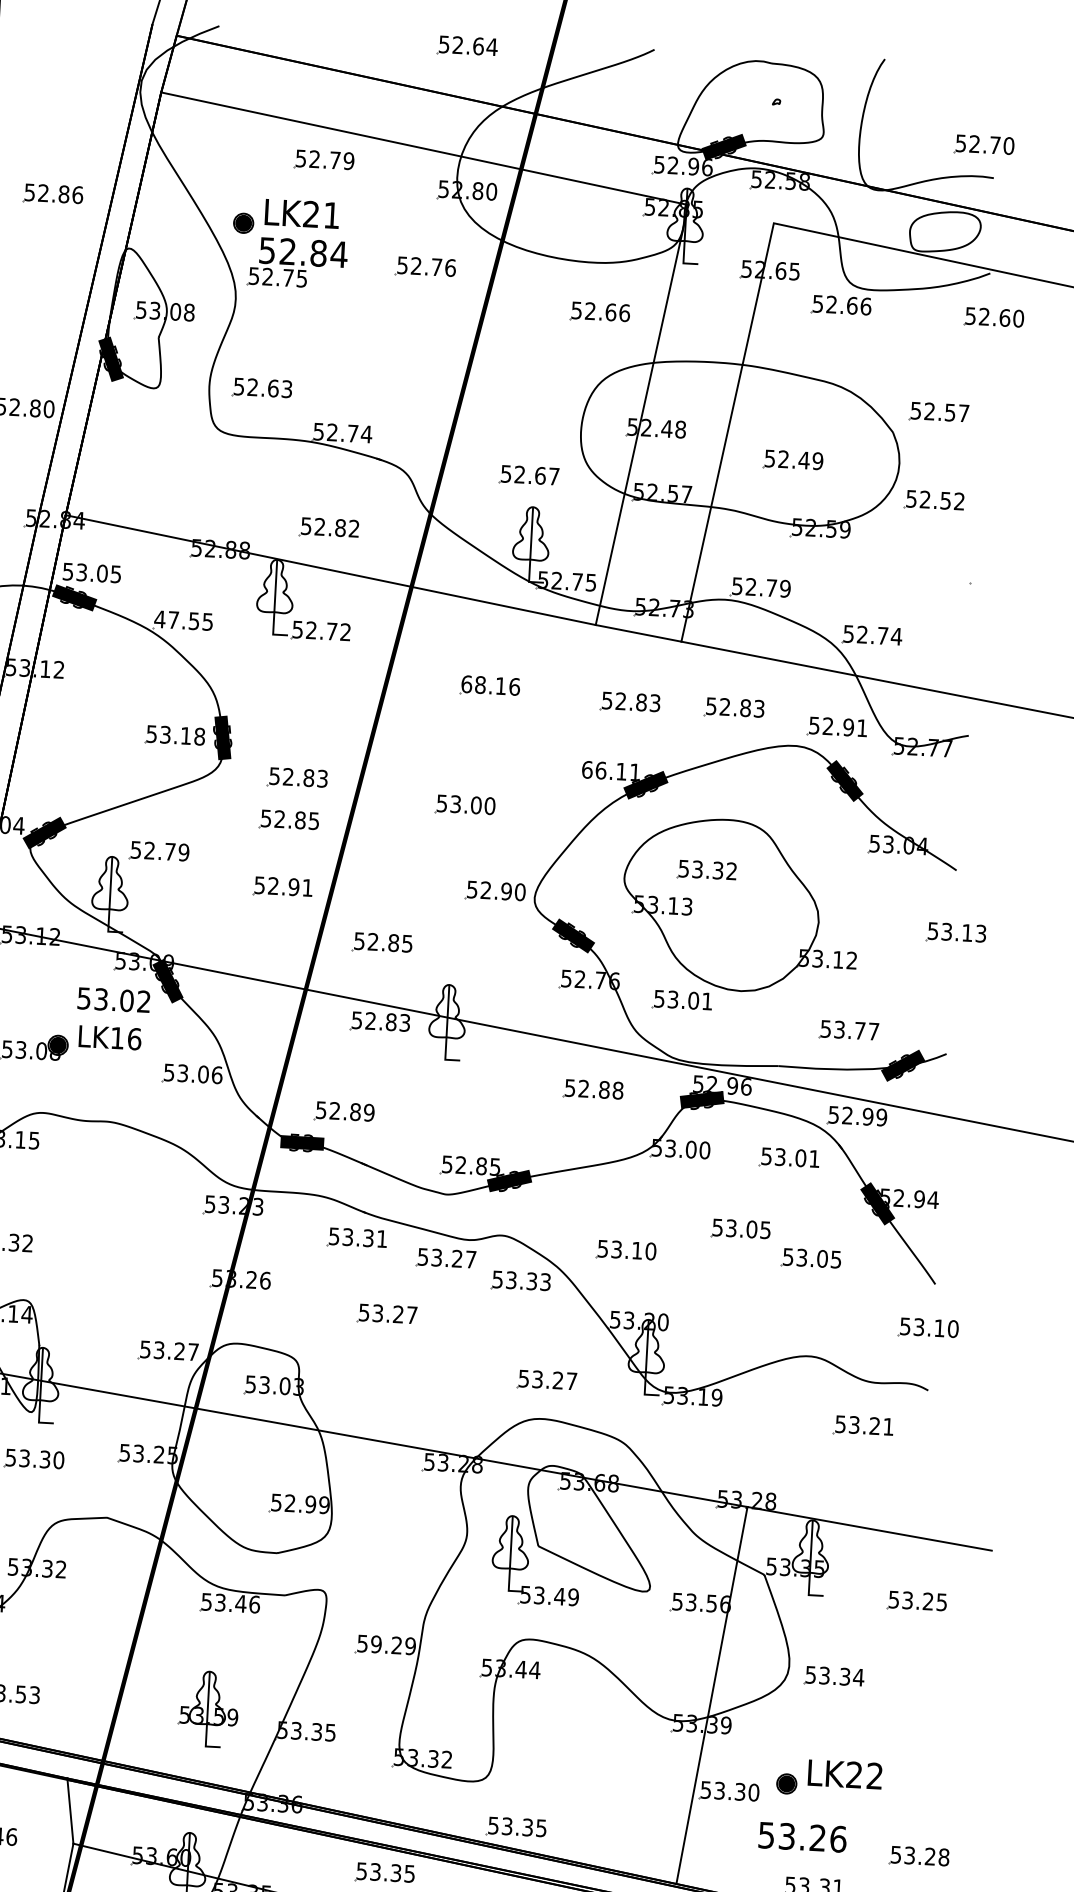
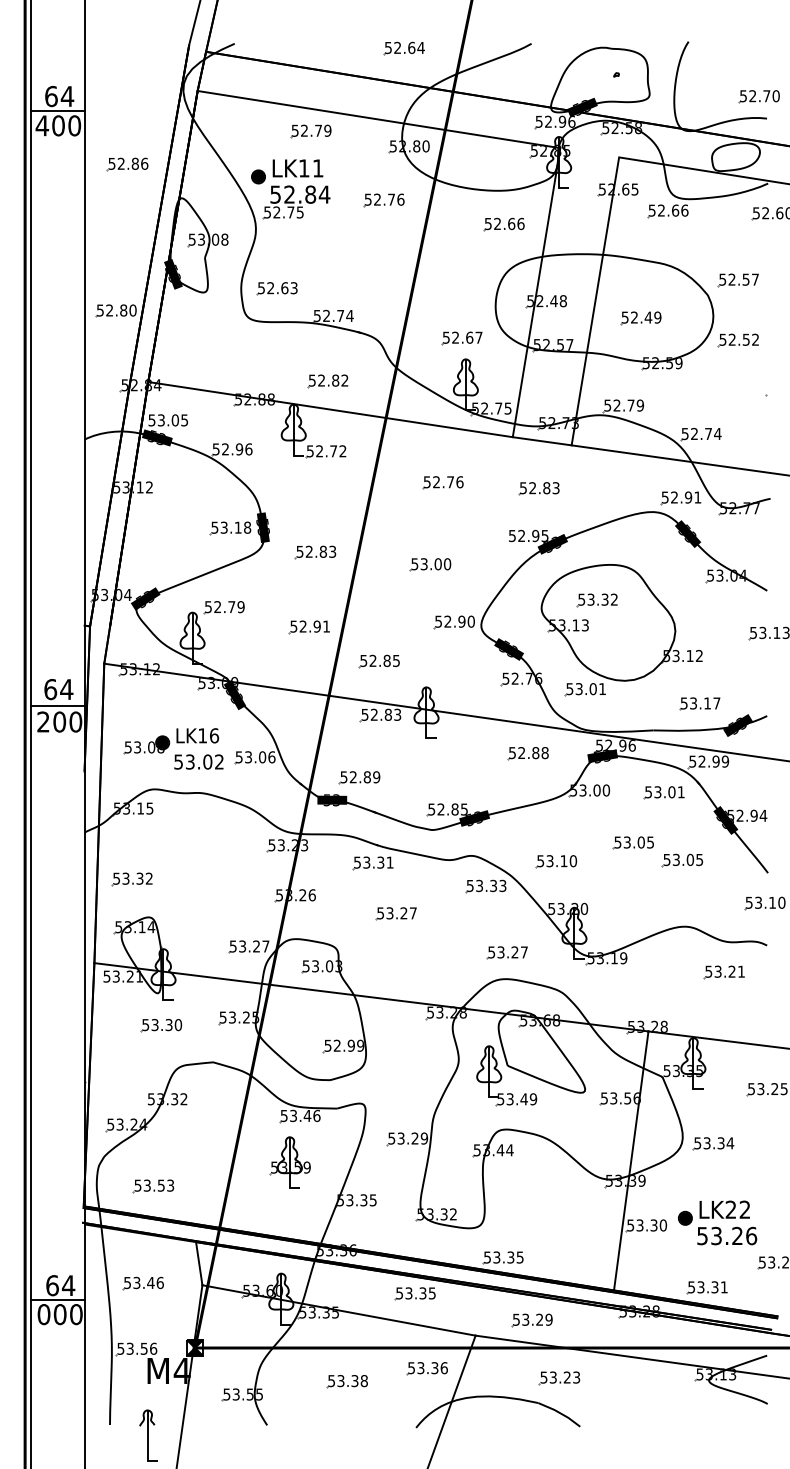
text: (311, 214) -> (304, 168), LK21 -> LK11
text: (183, 620) -> (232, 449), 47.55 -> 52.96
text: (483, 685) -> (438, 482), 68.16 -> 52.76
part: (733, 707) -> (609, 488), removed
text: (610, 770) -> (528, 535), 66.11 -> 52.95
part: (287, 820) -> (310, 581), removed
text: (113, 999) -> (198, 761), moved
text: (860, 1030) -> (707, 703), 53.77 -> 53.17
part: (444, 1258) -> (433, 873), removed
text: (375, 1644) -> (400, 1138), 59.29 -> 53.29
part: (207, 1708) -> (289, 1162), moved
text: (803, 1836) -> (727, 1235), moved

